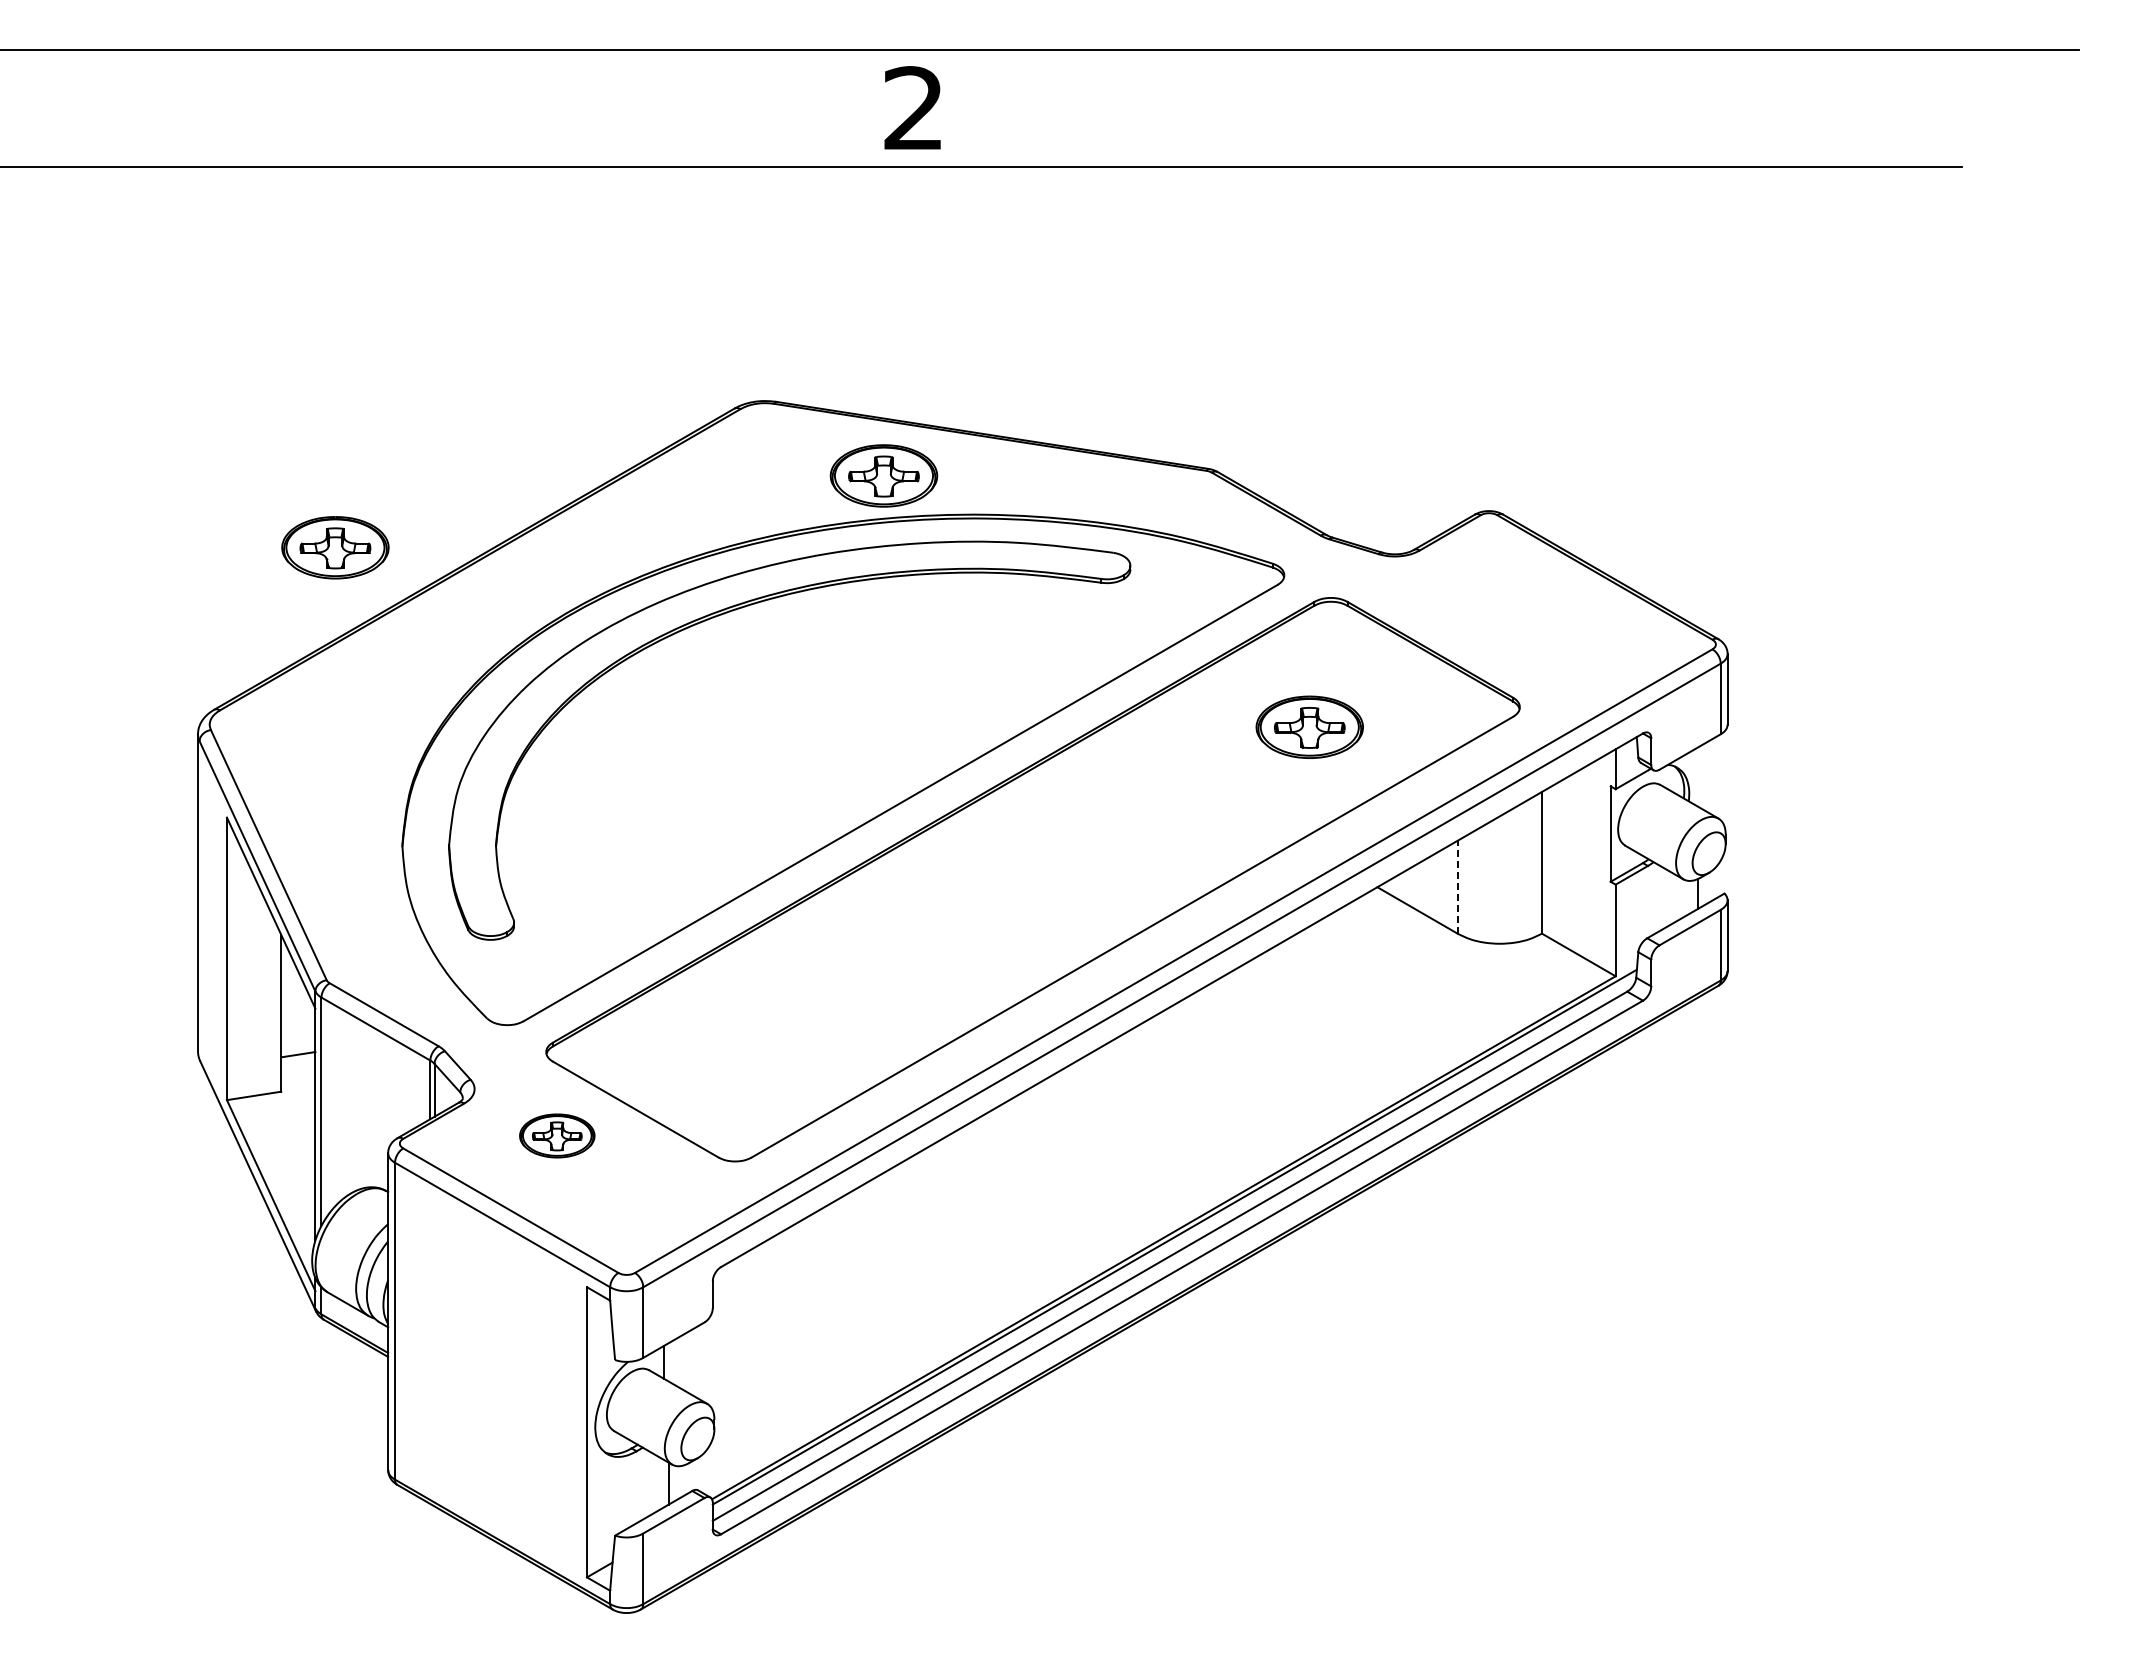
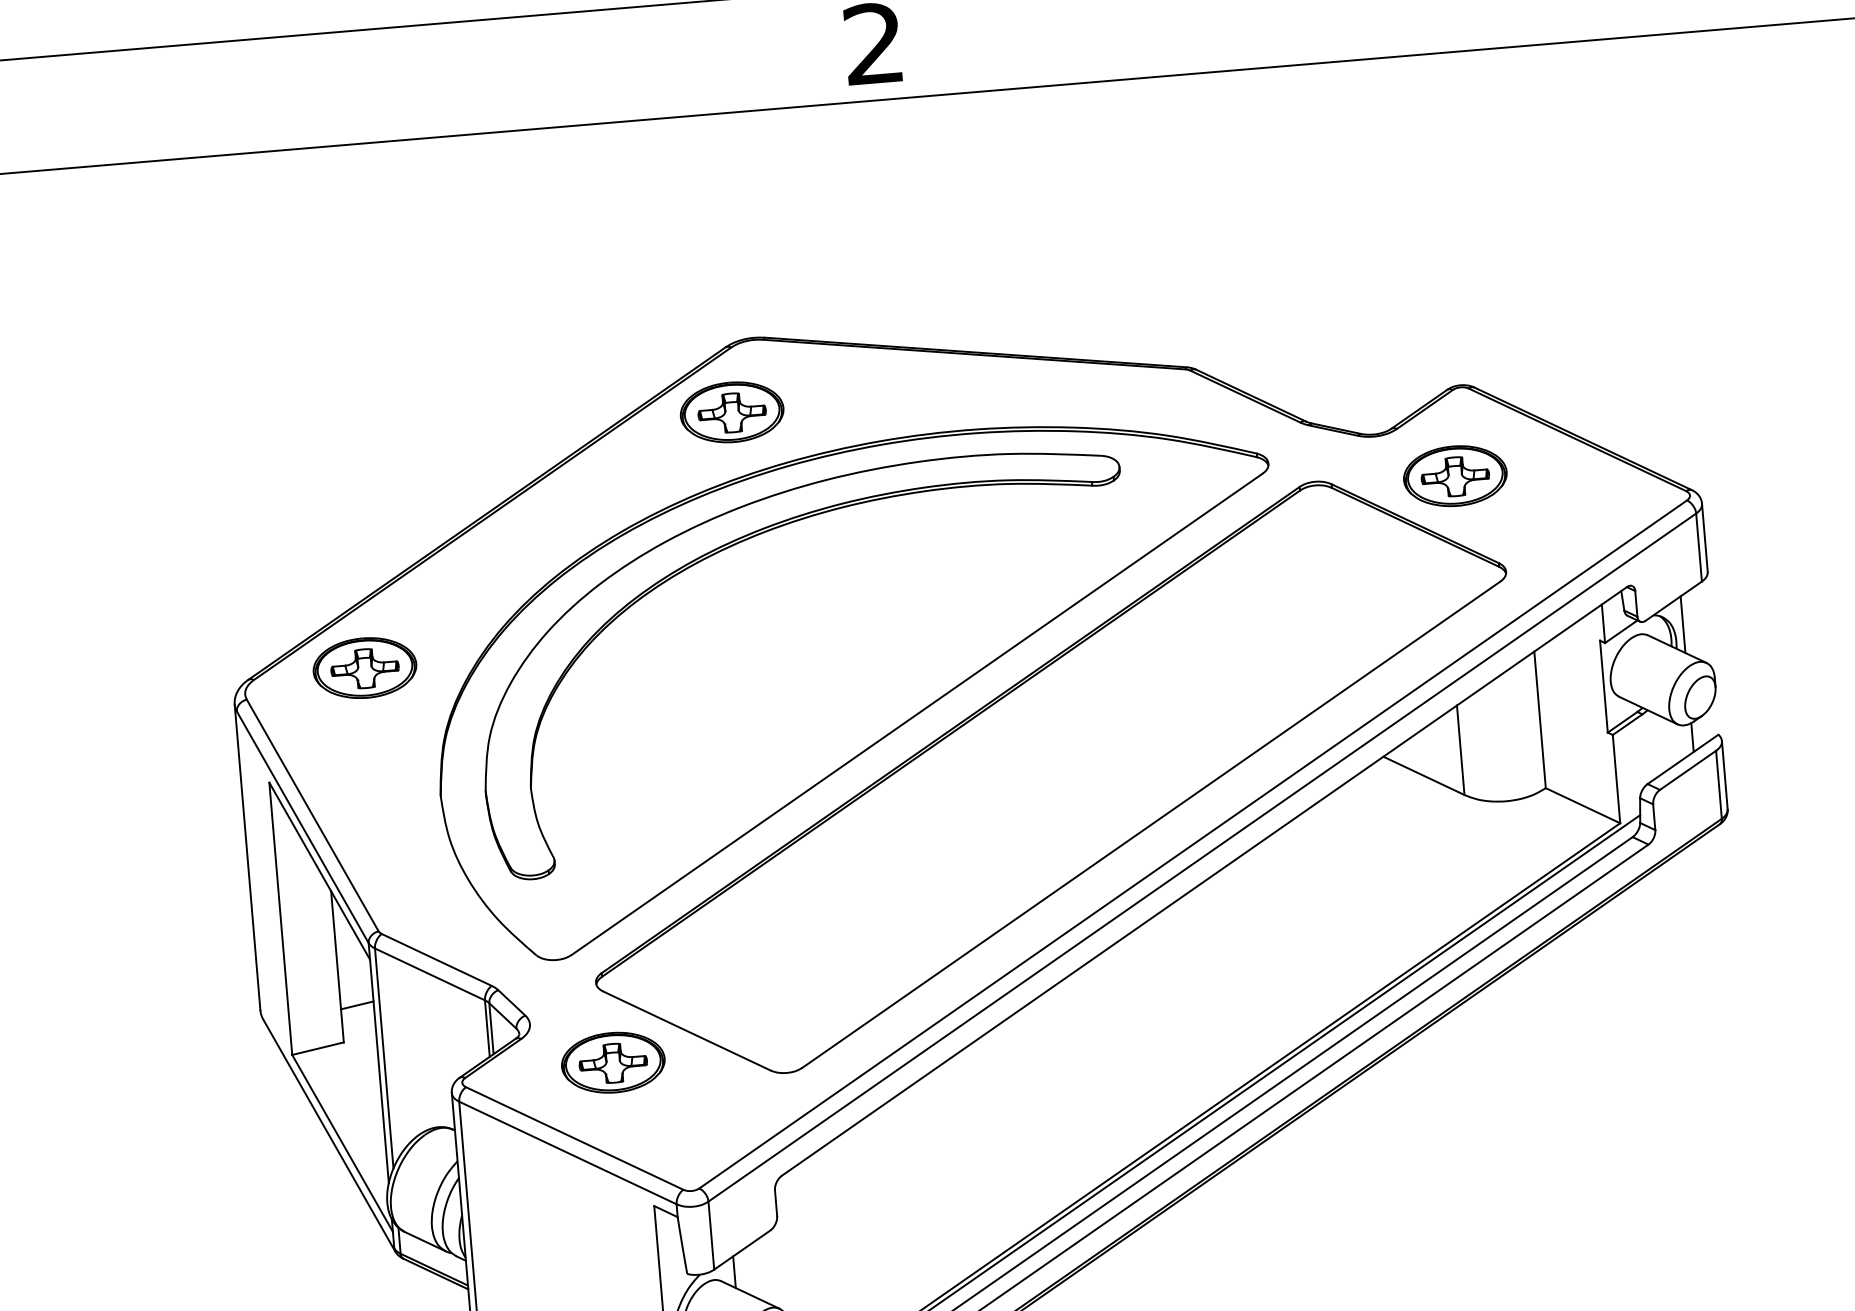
part: (883, 475) -> (731, 411), moved
part: (335, 547) -> (365, 667), moved
part: (1309, 726) -> (1455, 475), moved
line: (1697, 776) -> (1682, 624), added
line: (1457, 886) -> (1460, 749), dashed -> solid
part: (557, 1135) -> (613, 1062), size x1.43

